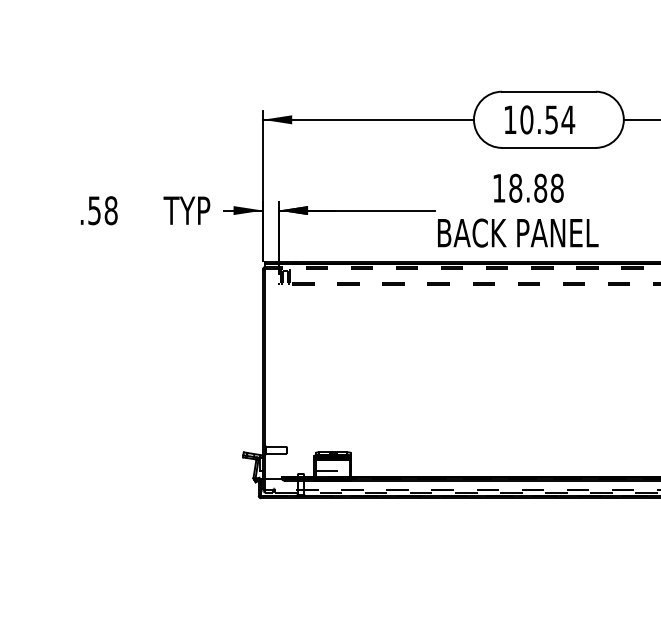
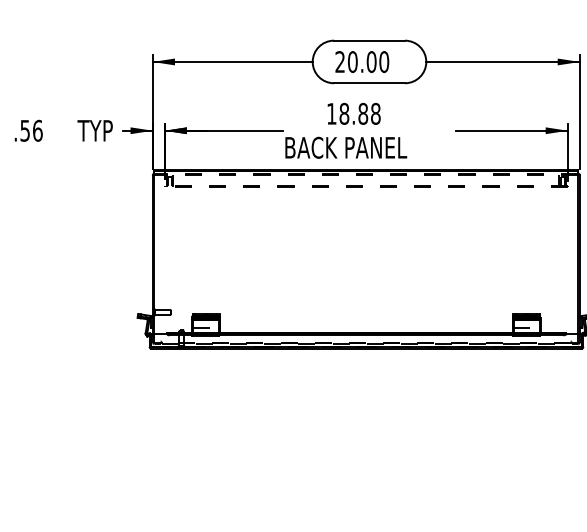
text: (539, 120) -> (362, 62), 10.54 -> 20.00
text: (110, 210) -> (37, 130), .58 -> .56

